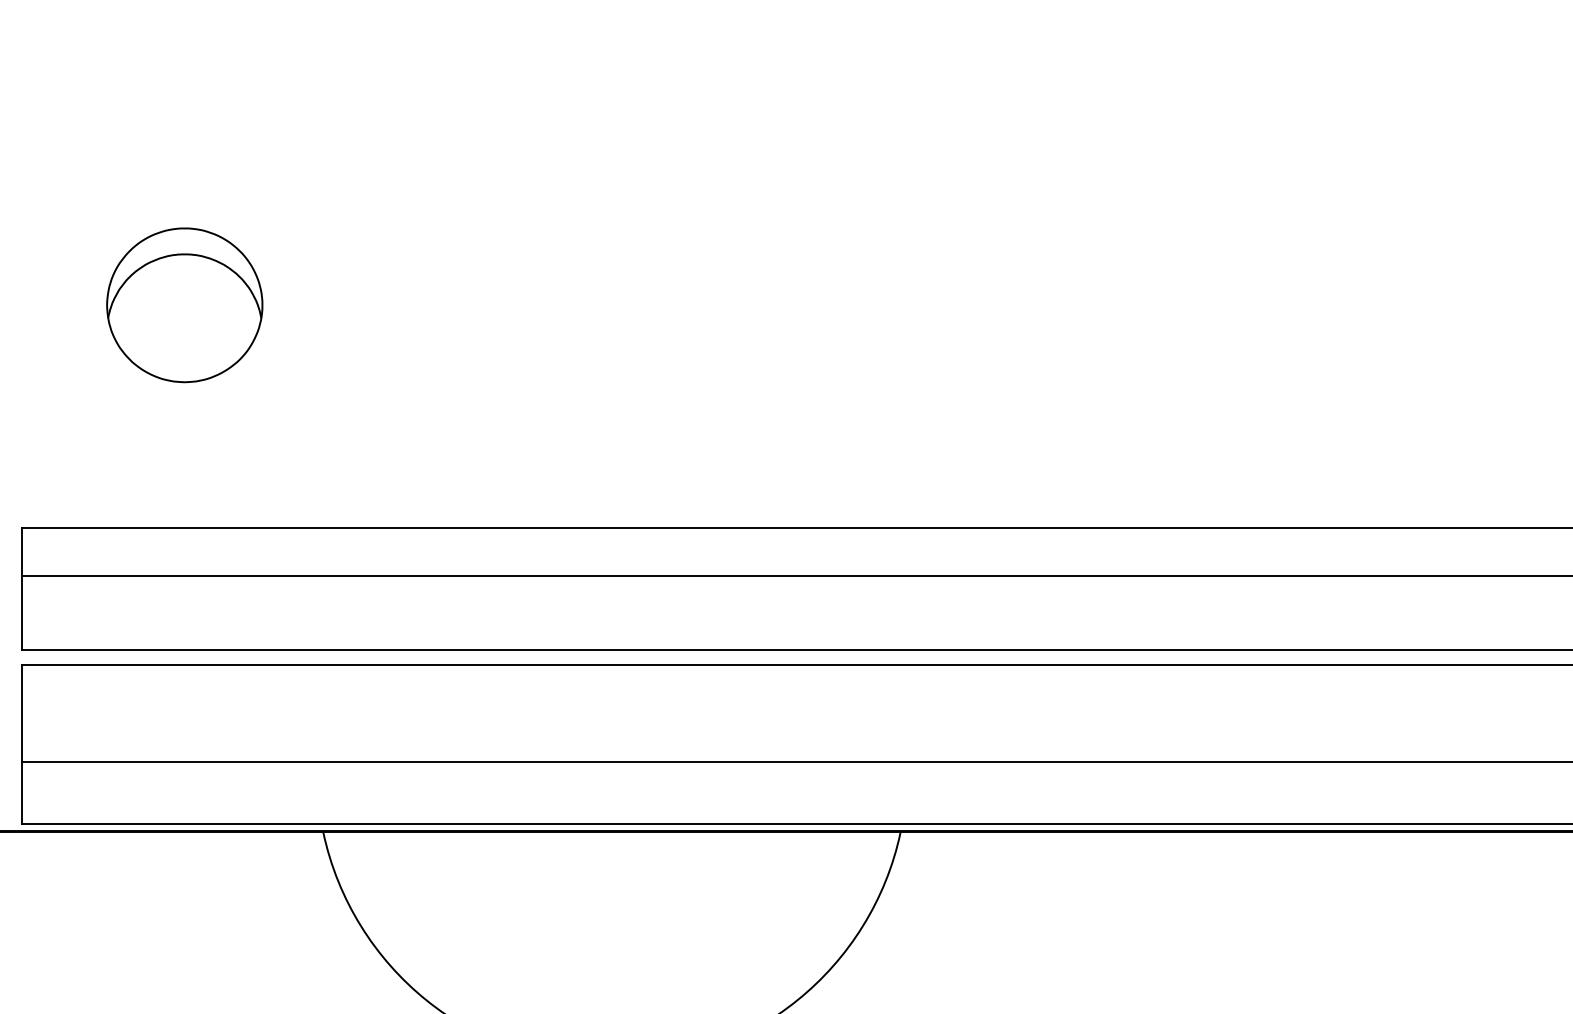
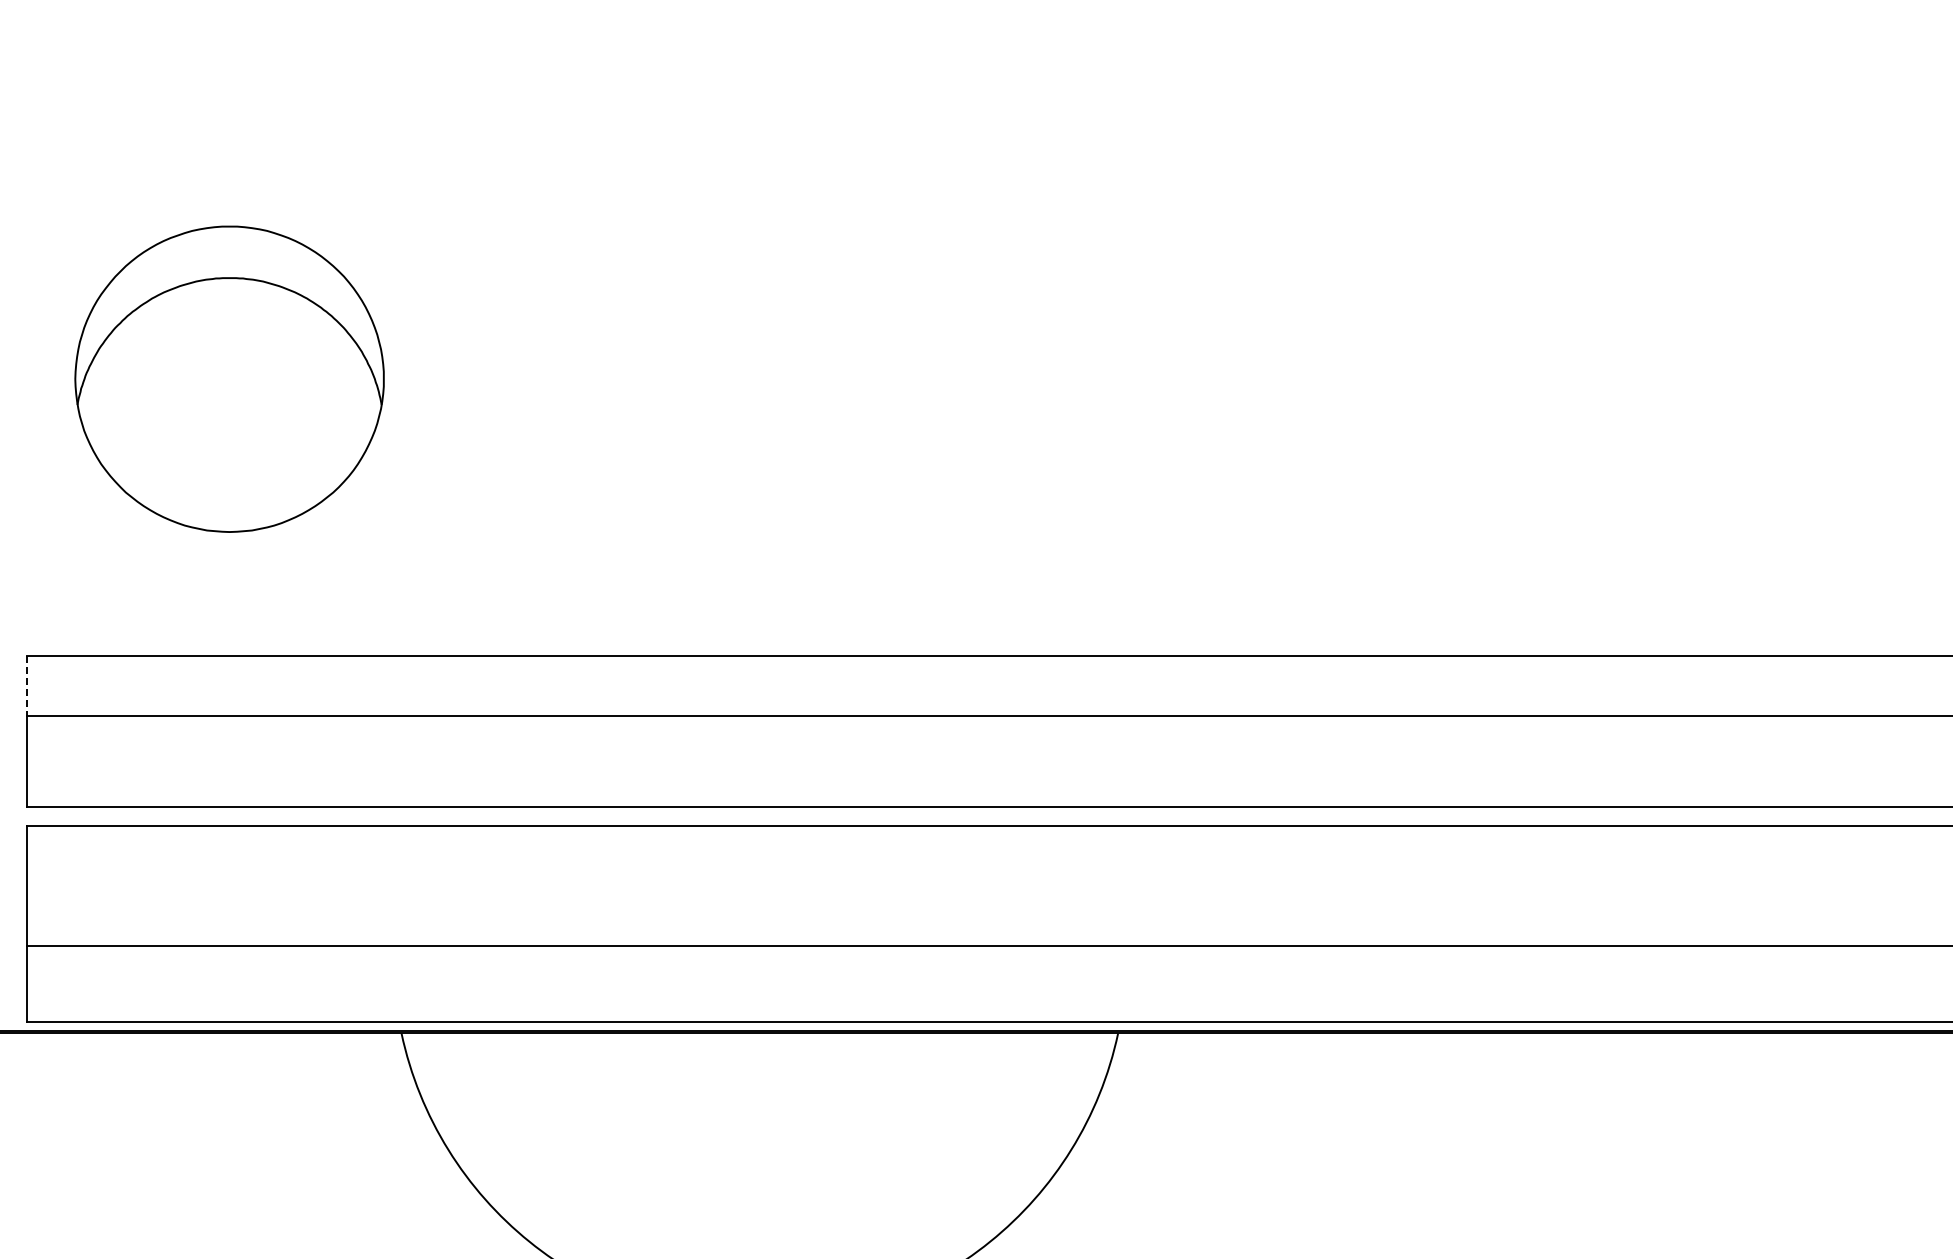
part: (184, 304) -> (229, 378), size x1.6
line: (21, 552) -> (27, 685), solid -> dashed

